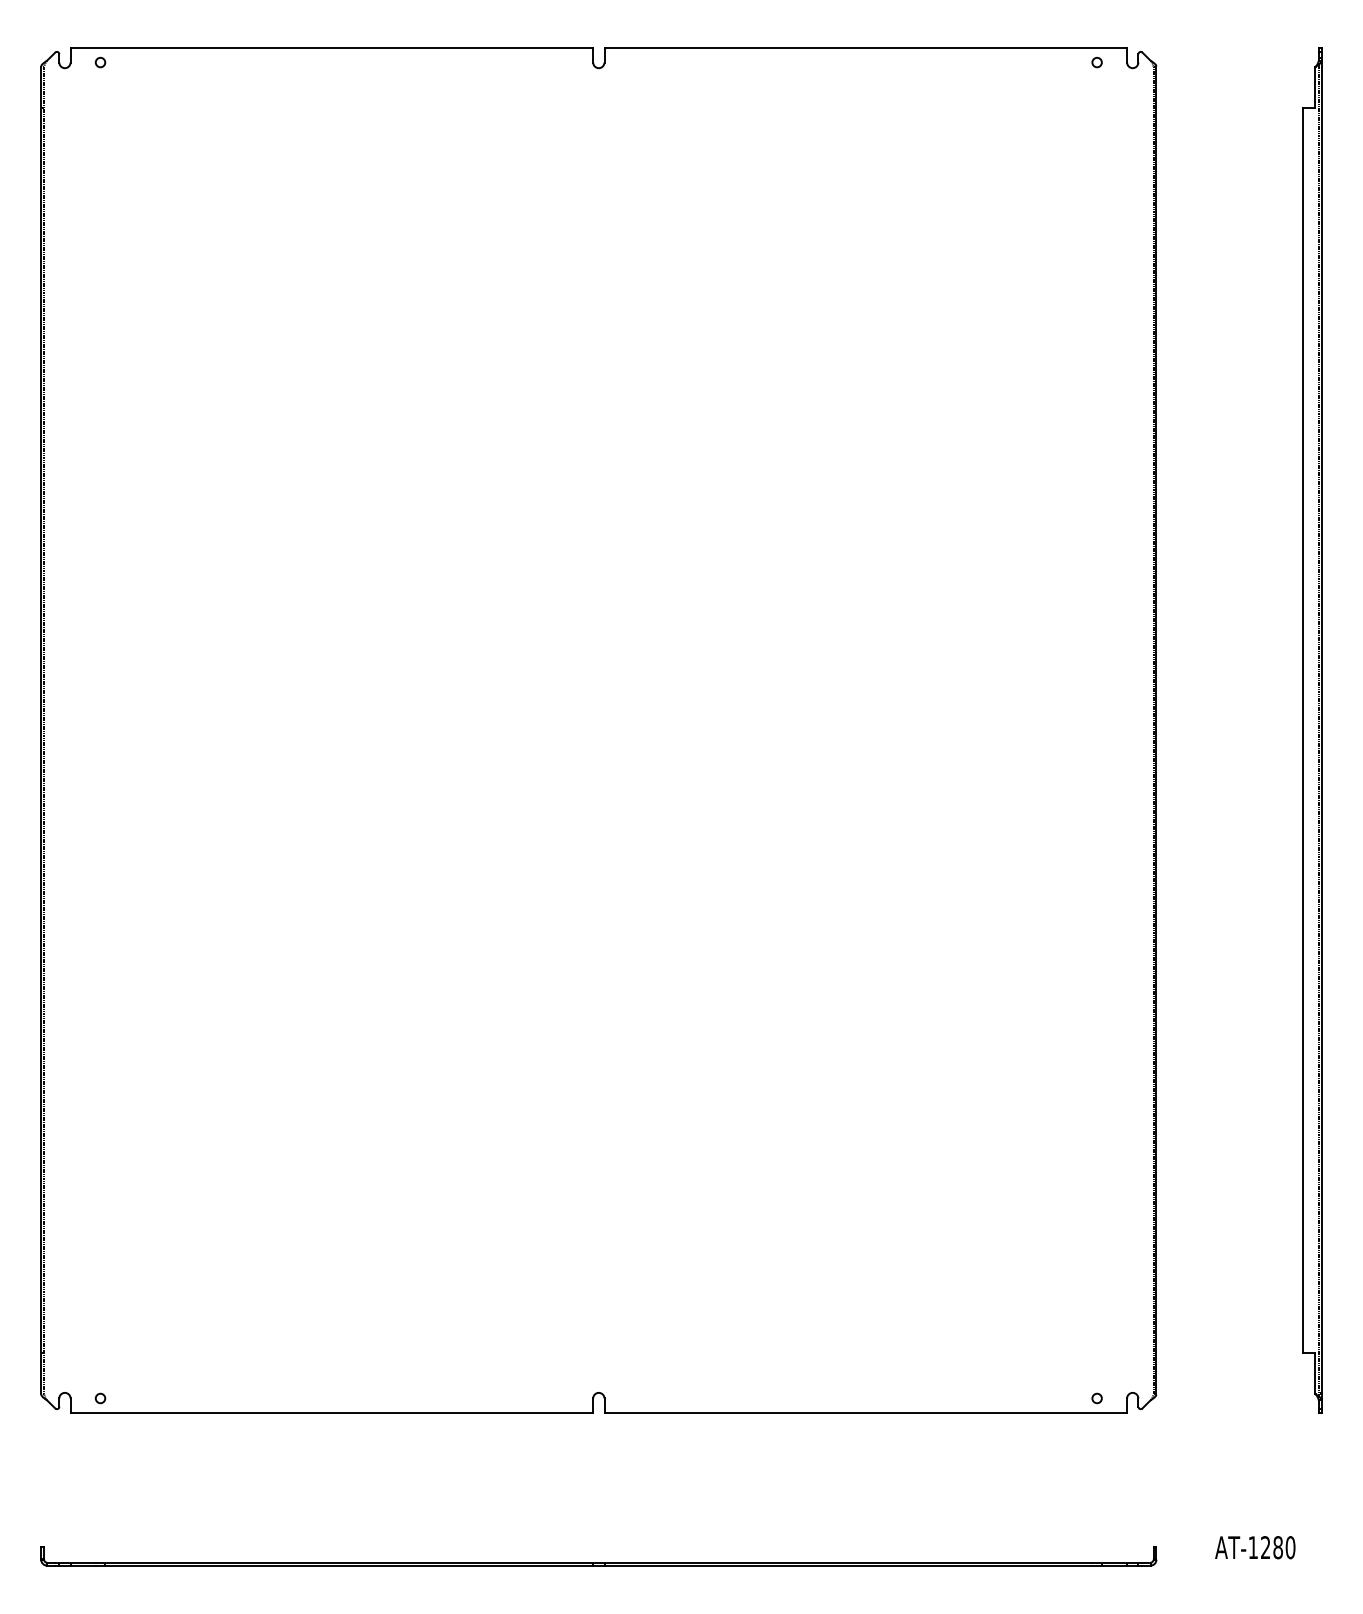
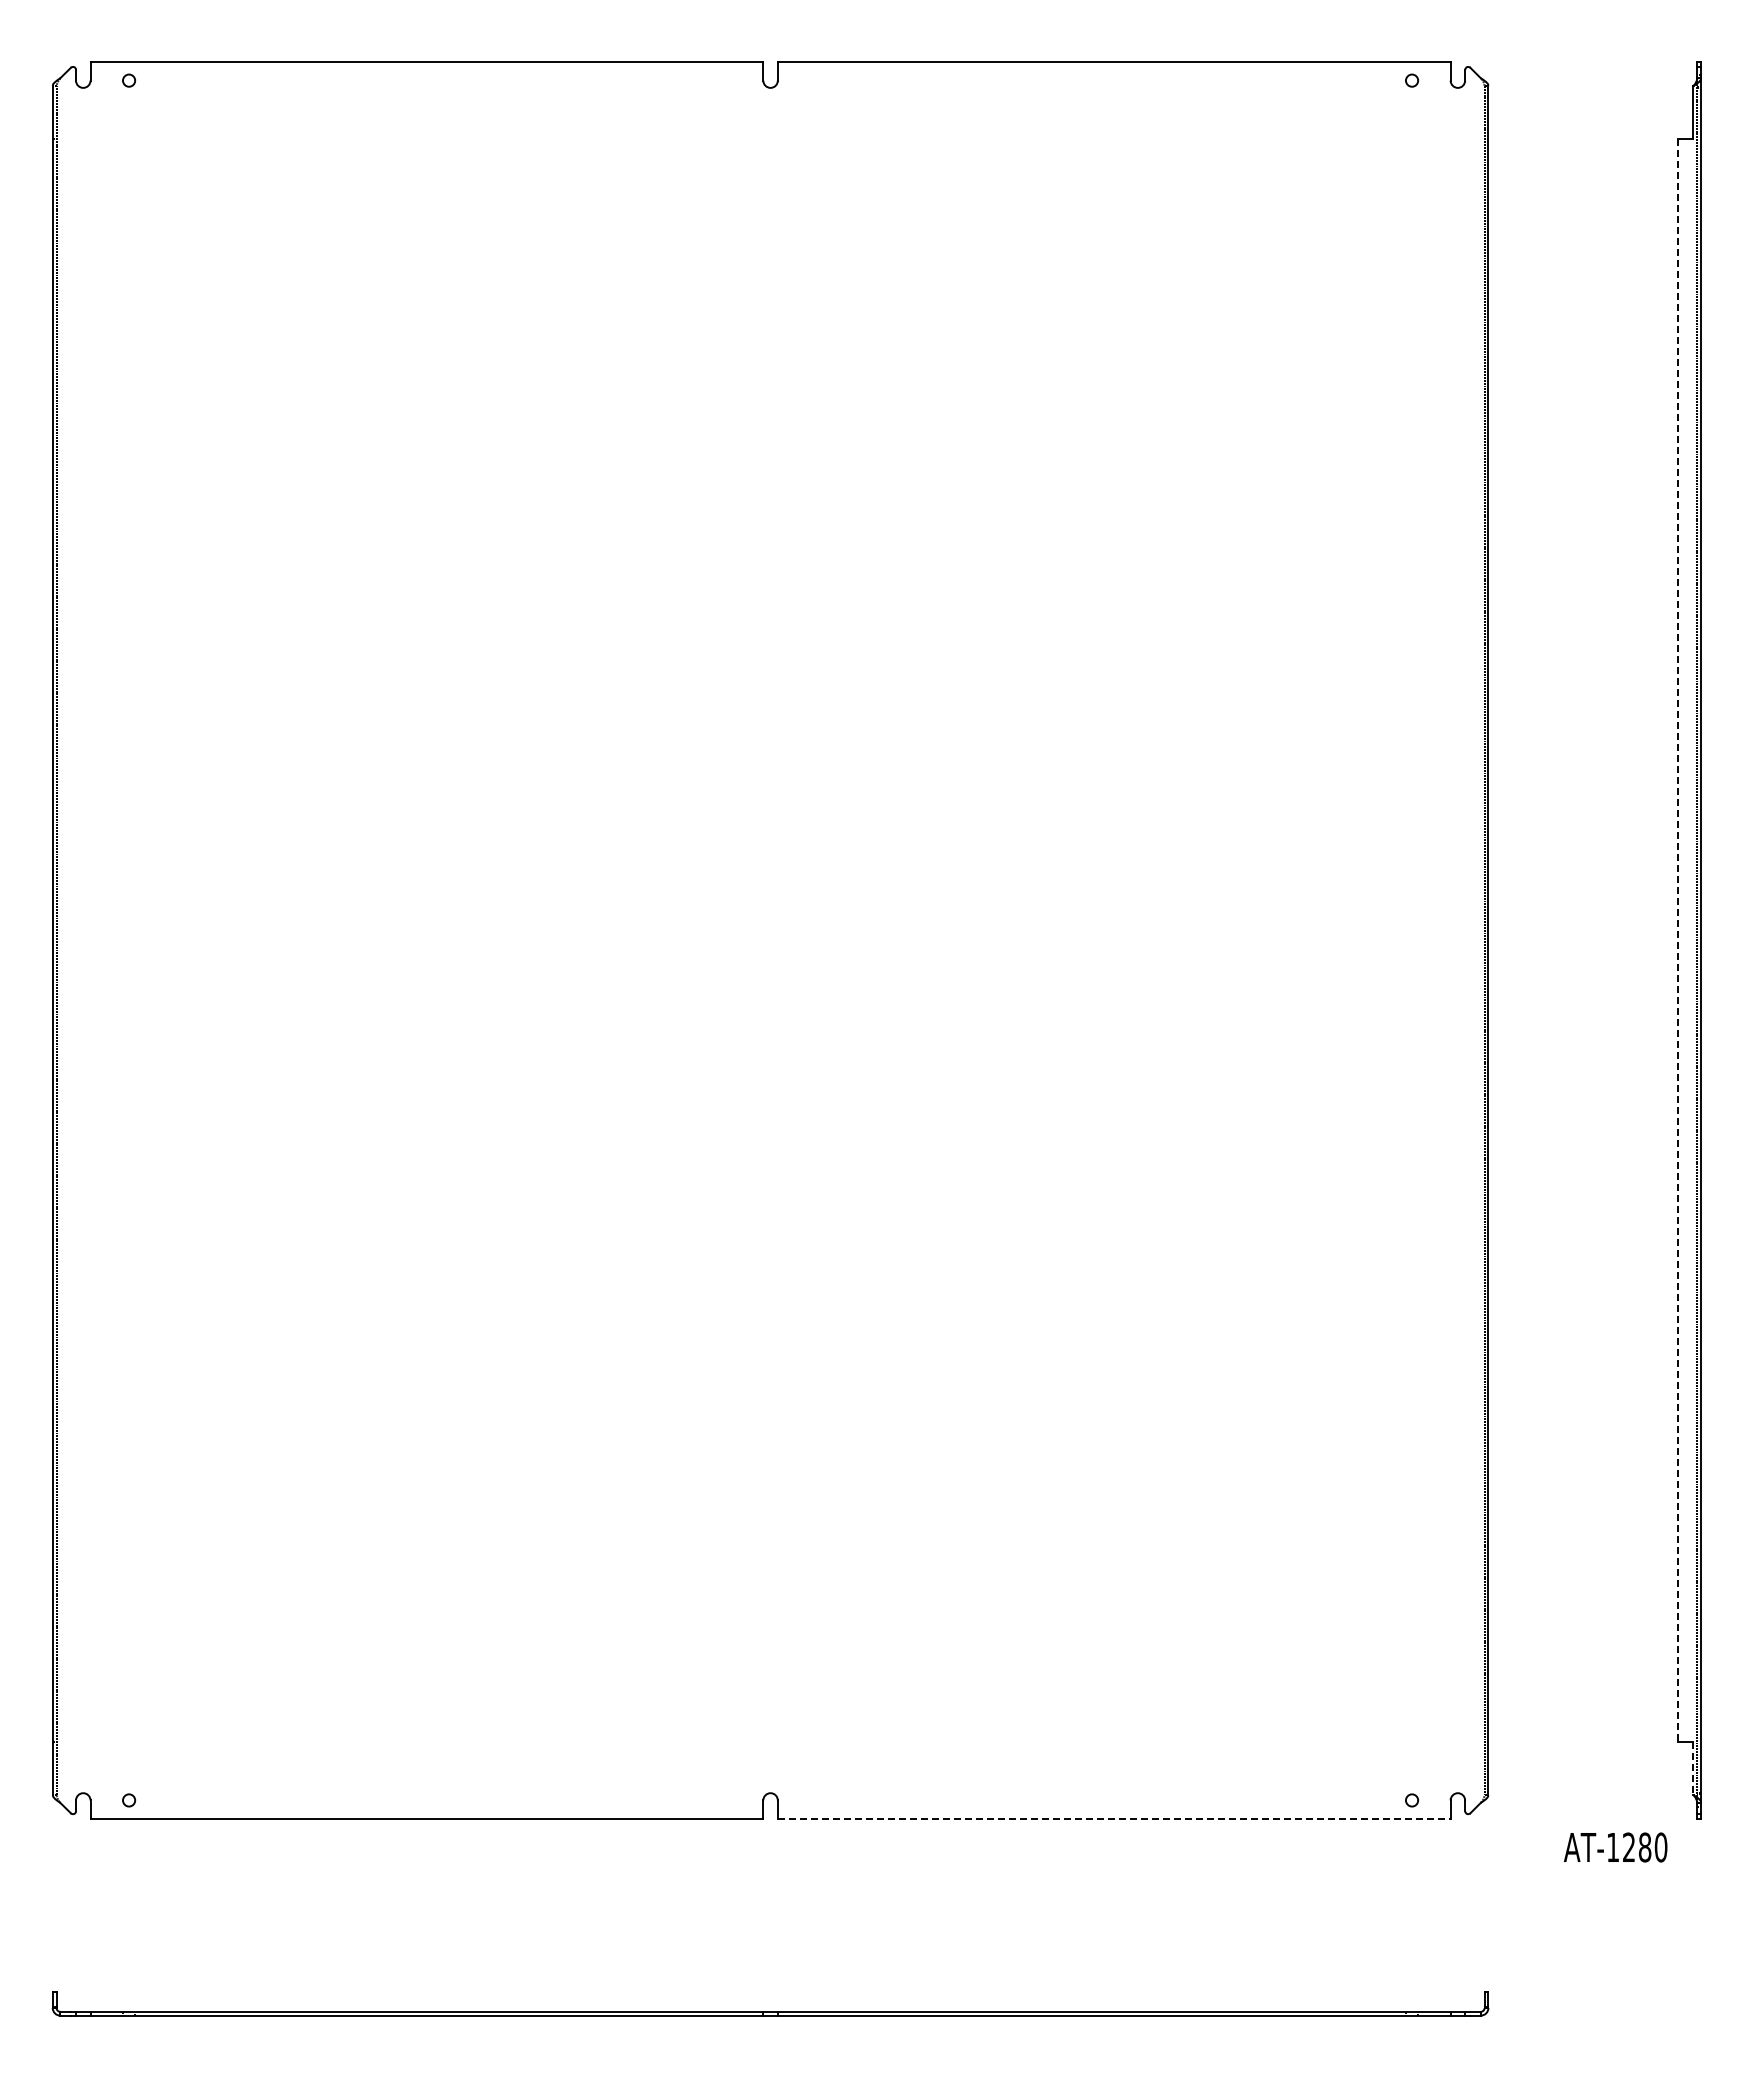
line: (1303, 730) -> (1677, 940), solid -> dashed
line: (1314, 1374) -> (1692, 1769), solid -> dashed
line: (865, 1412) -> (1114, 1818), solid -> dashed
text: (1255, 1547) -> (1615, 1847), moved

